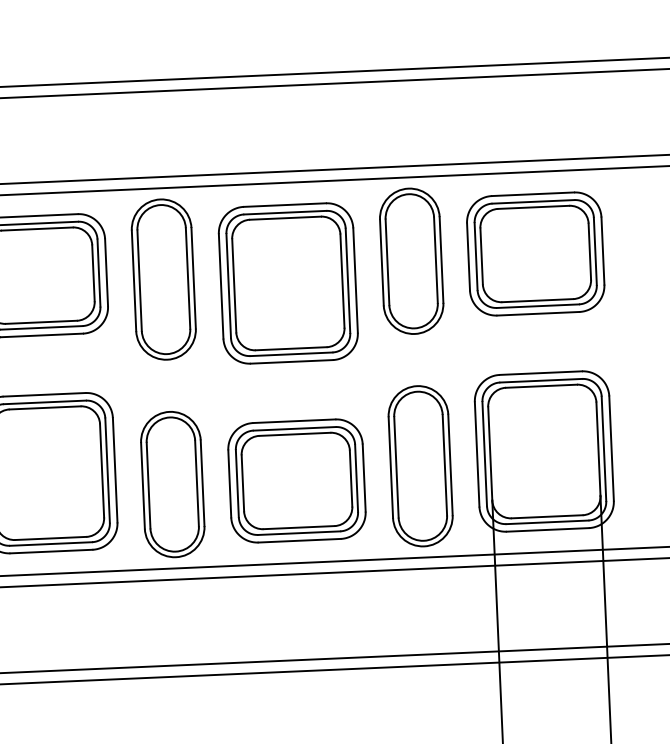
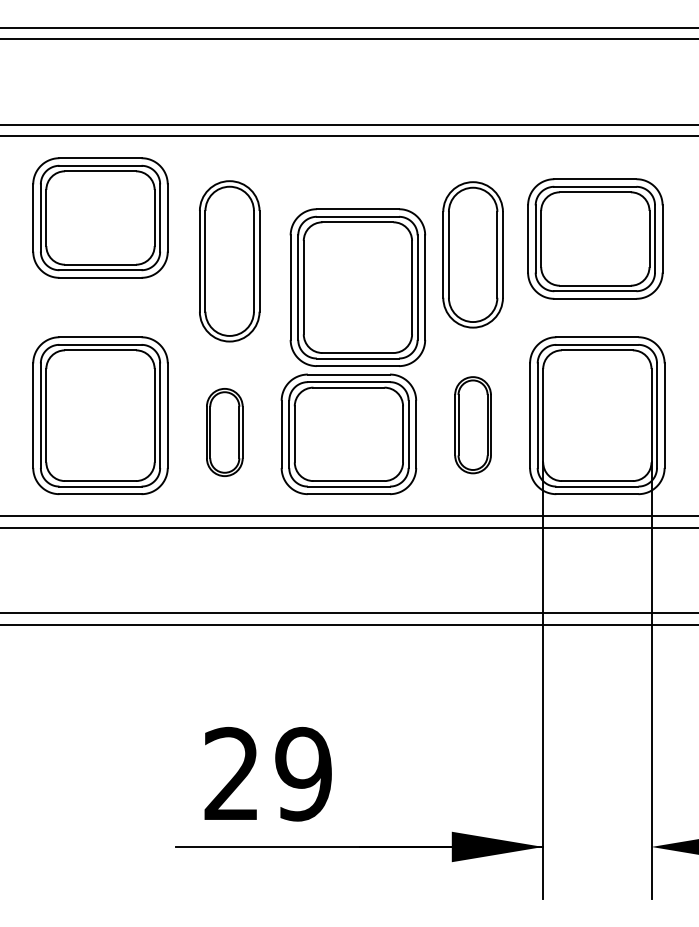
part: (535, 253) -> (595, 238), moved
part: (411, 260) -> (472, 254), moved
part: (163, 279) -> (229, 261), moved
part: (287, 283) -> (357, 287), moved
part: (420, 466) -> (472, 425), size x0.6
part: (172, 484) -> (224, 432), size x0.6

